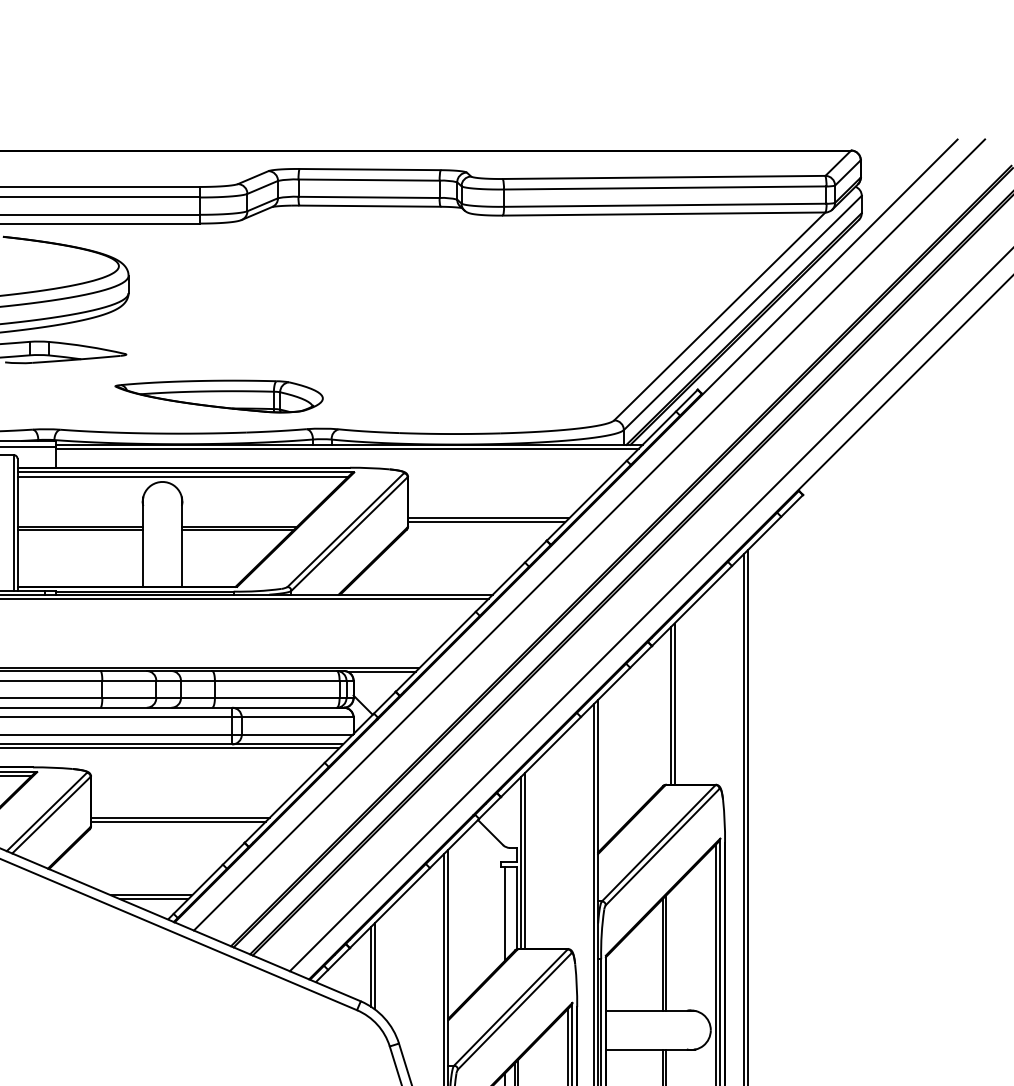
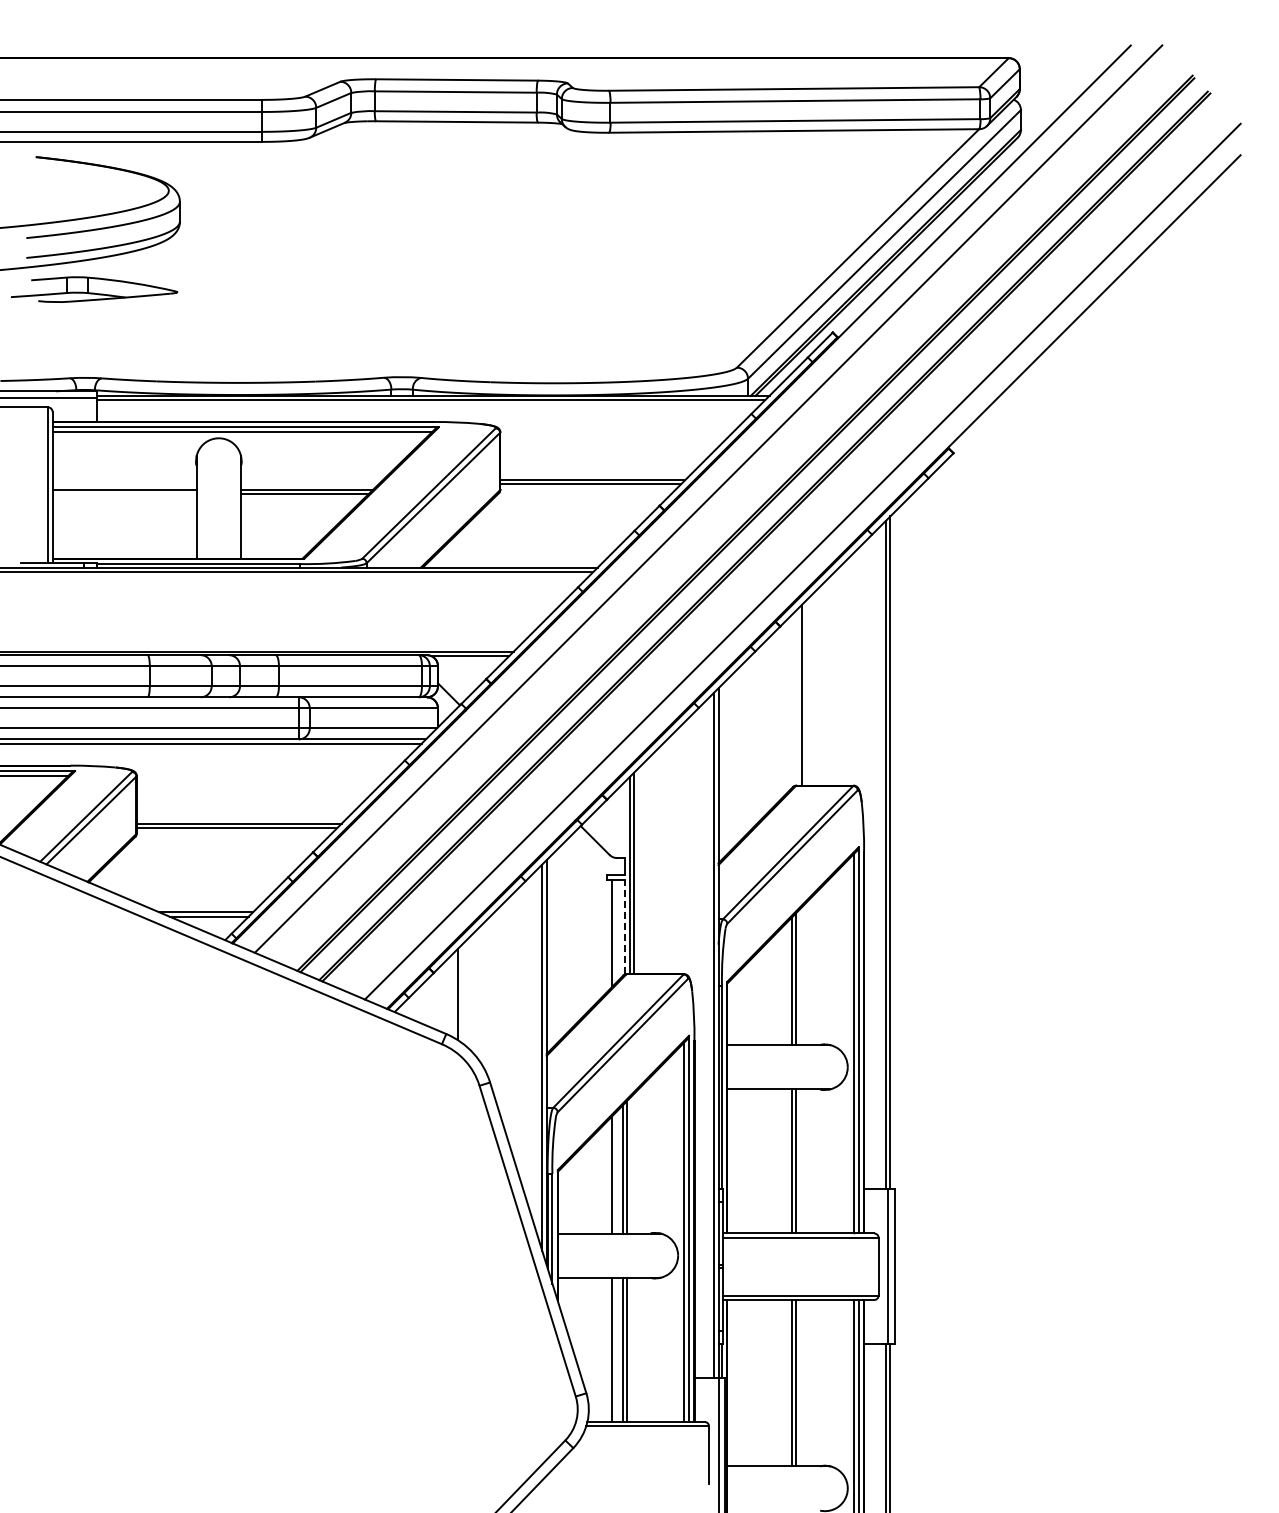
part: (218, 396) -> (283, 340), removed
line: (80, 530) -> (124, 493), removed
line: (674, 703) -> (806, 692), removed
line: (517, 907) -> (625, 926), solid -> dashed
line: (374, 965) -> (462, 993), removed

